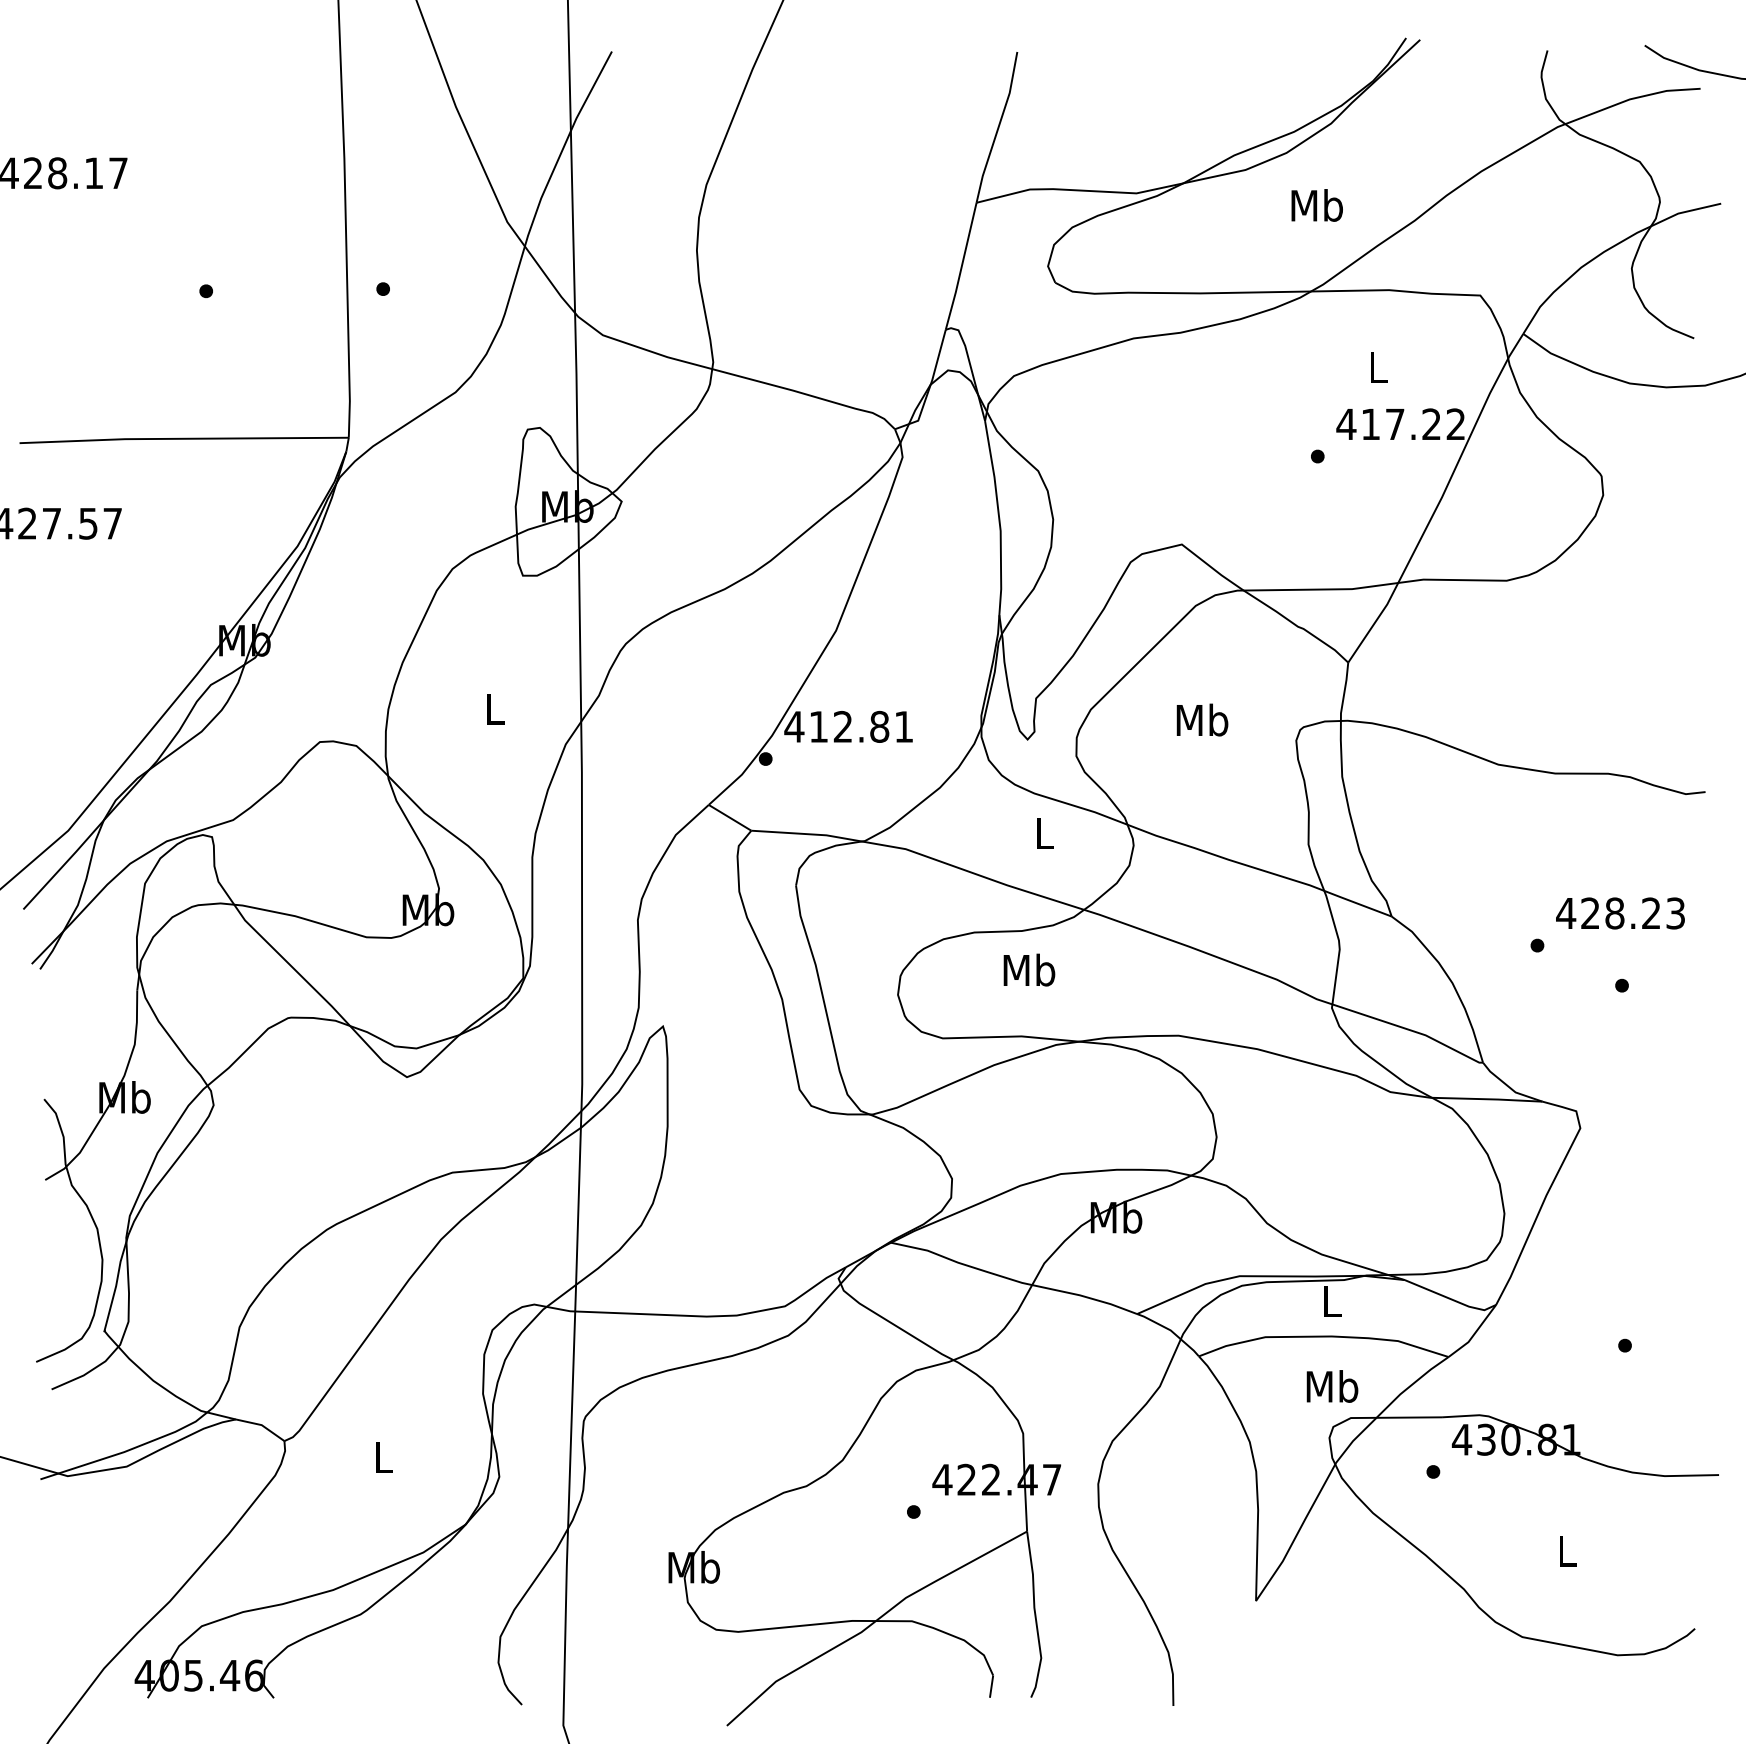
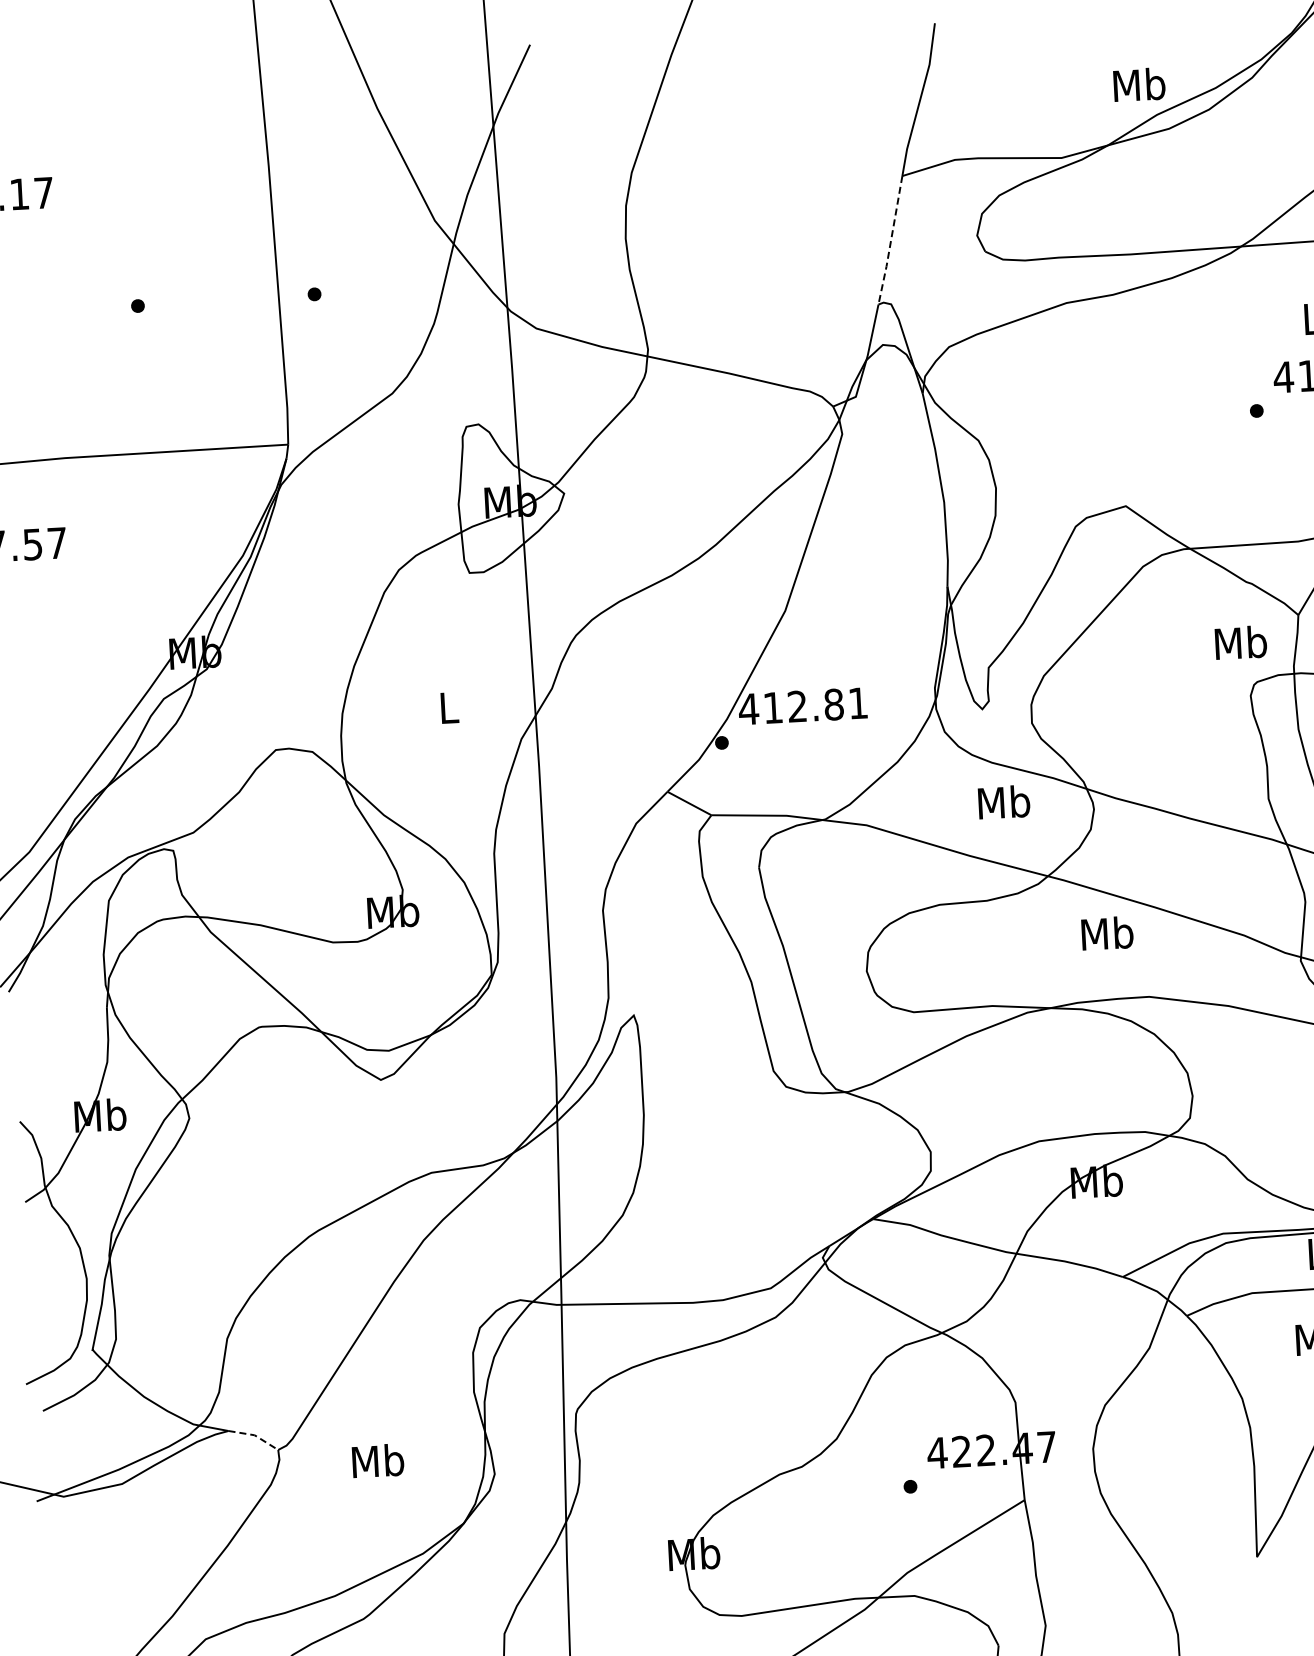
text: (1316, 205) -> (1138, 84), moved
line: (961, 267) -> (890, 241), solid -> dashed
text: (1202, 719) -> (1241, 642), moved
text: (1044, 833) -> (1004, 802), L -> Mb
text: (1029, 969) -> (1107, 932), moved
line: (261, 1425) -> (254, 1435), solid -> dashed
text: (383, 1457) -> (378, 1461), L -> Mb

